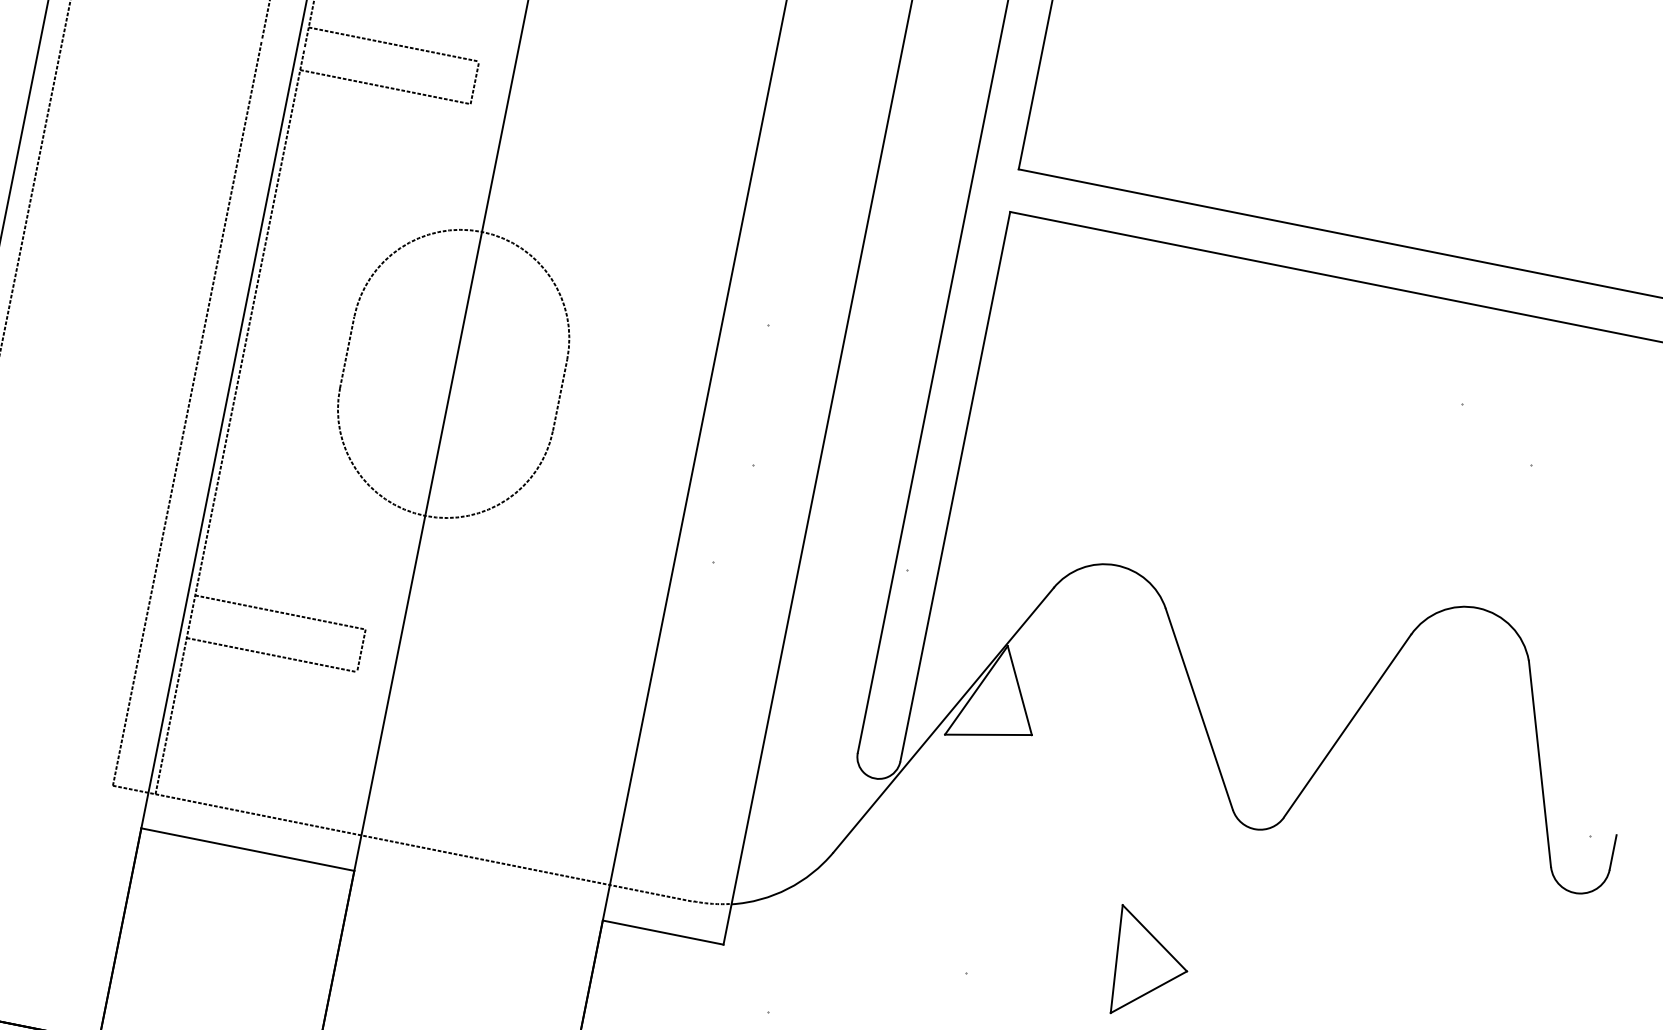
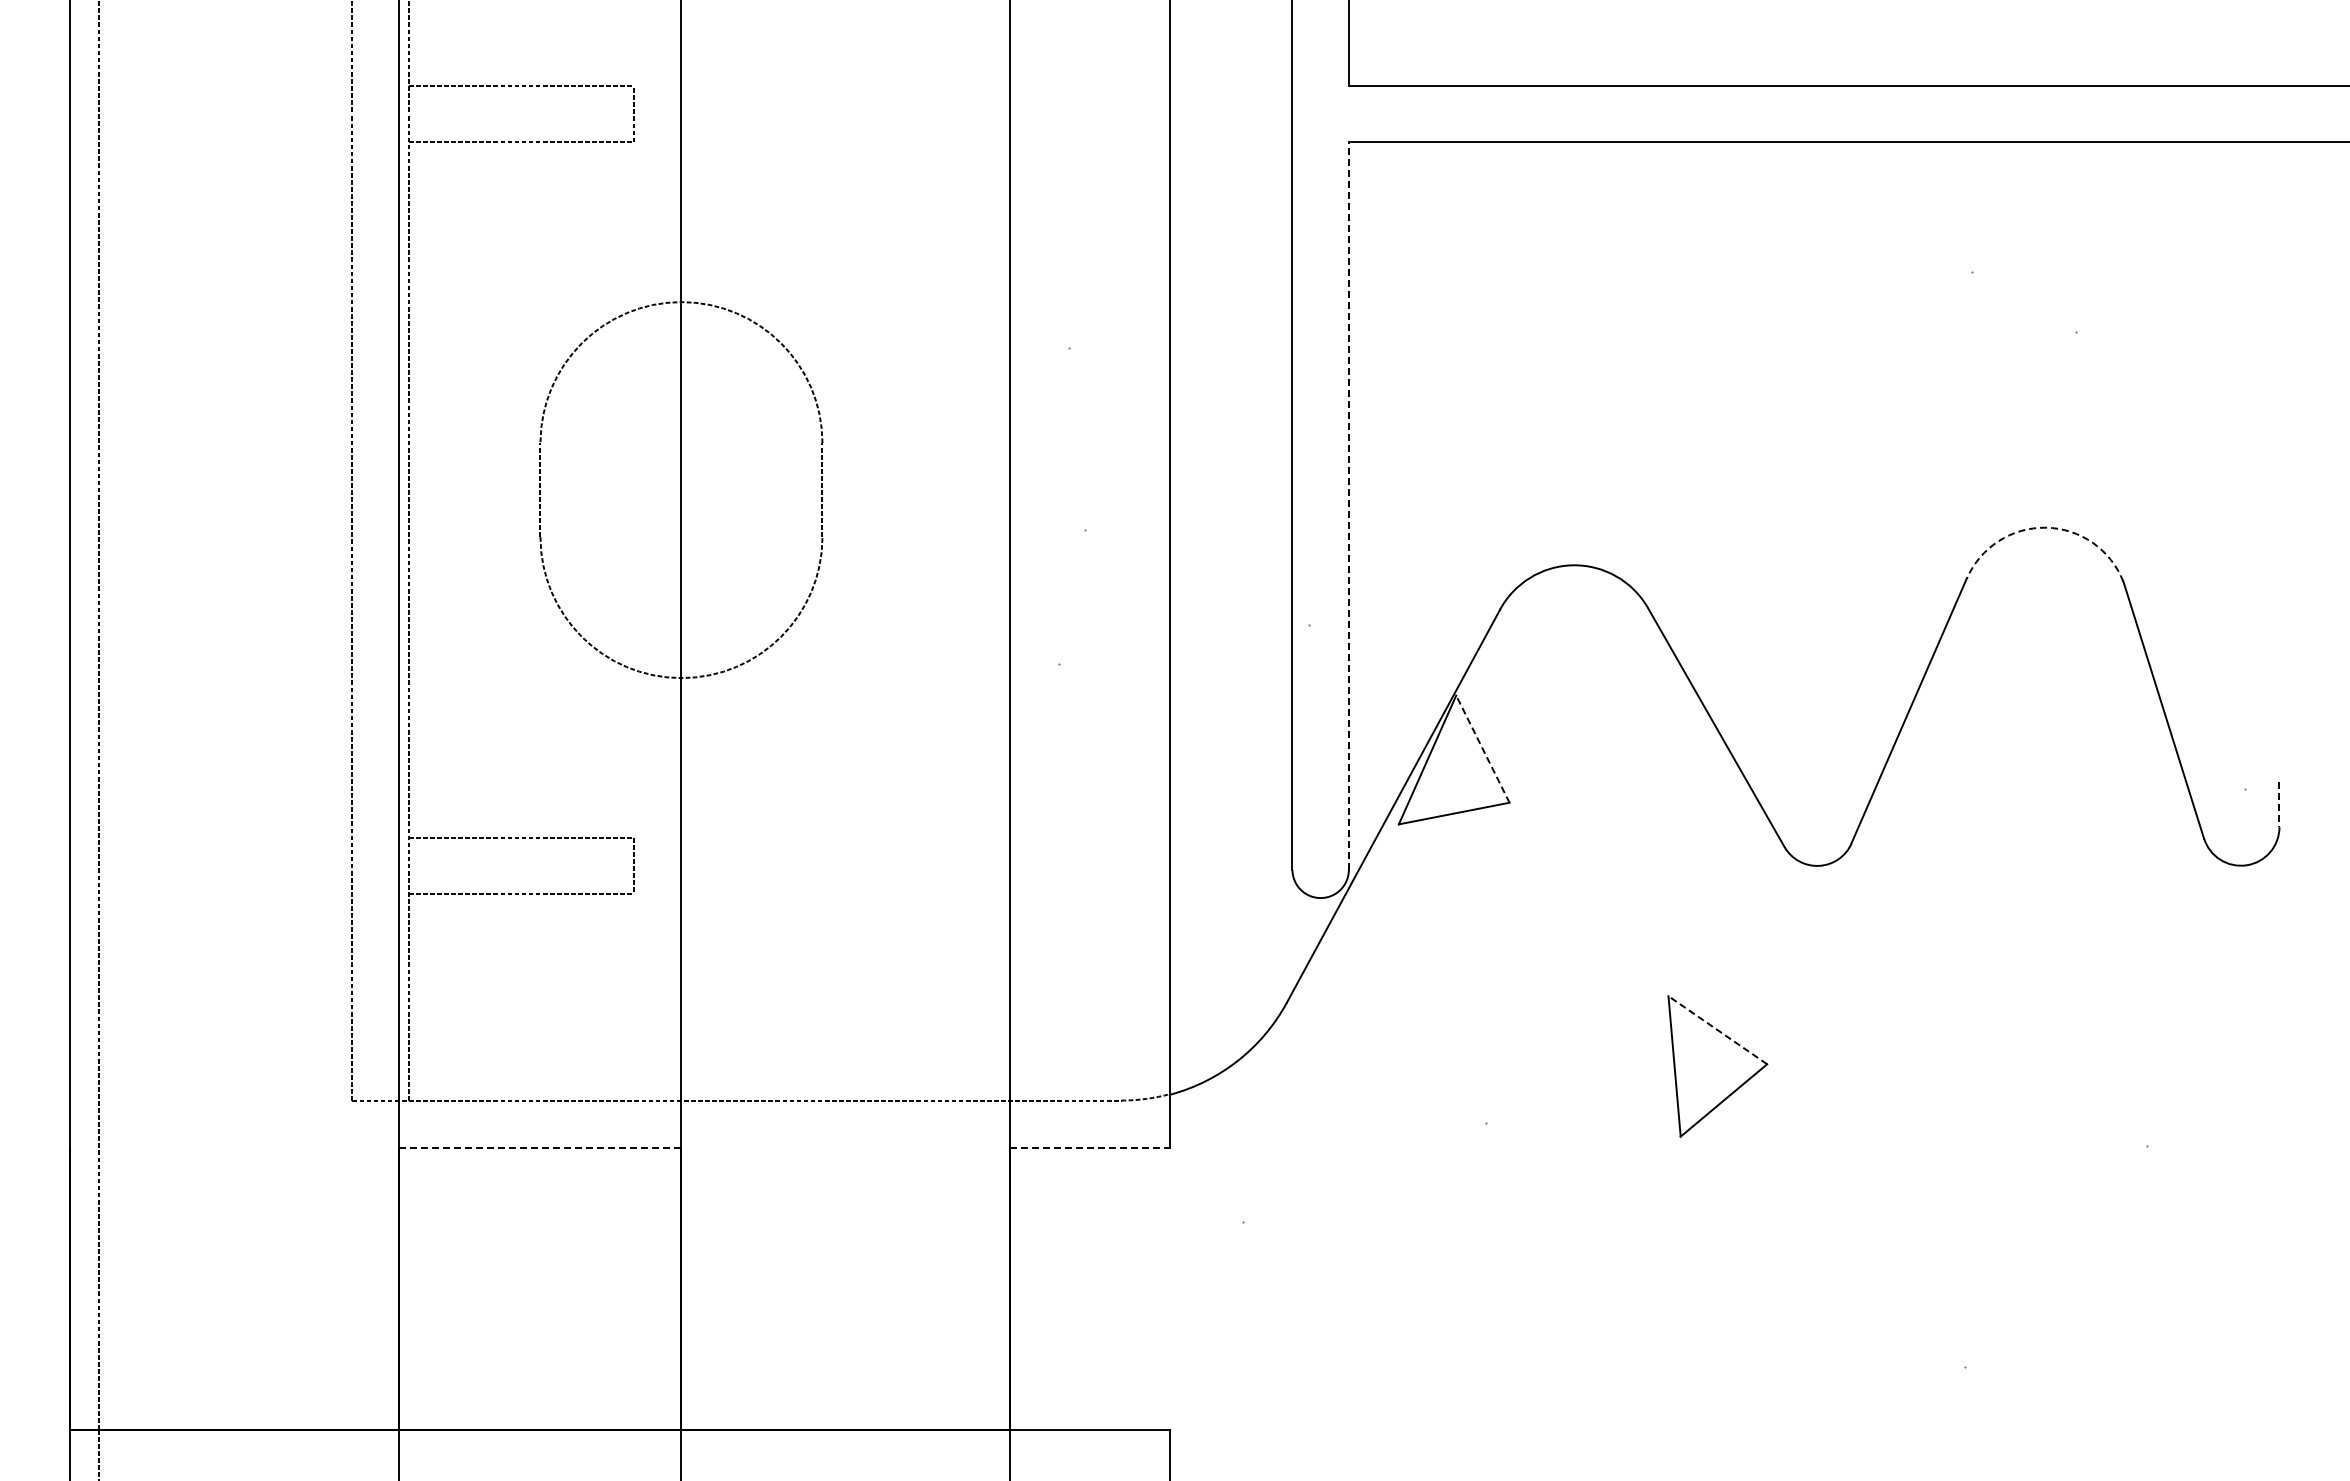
line: (954, 486) -> (1348, 506), solid -> dashed
arc: (1478, 608) -> (2045, 527), solid -> dashed
line: (1019, 690) -> (1482, 749), solid -> dashed
line: (247, 849) -> (540, 1148), solid -> dashed
line: (1613, 852) -> (2279, 804), solid -> dashed
line: (663, 932) -> (1090, 1148), solid -> dashed
line: (1154, 938) -> (1717, 1030), solid -> dashed

